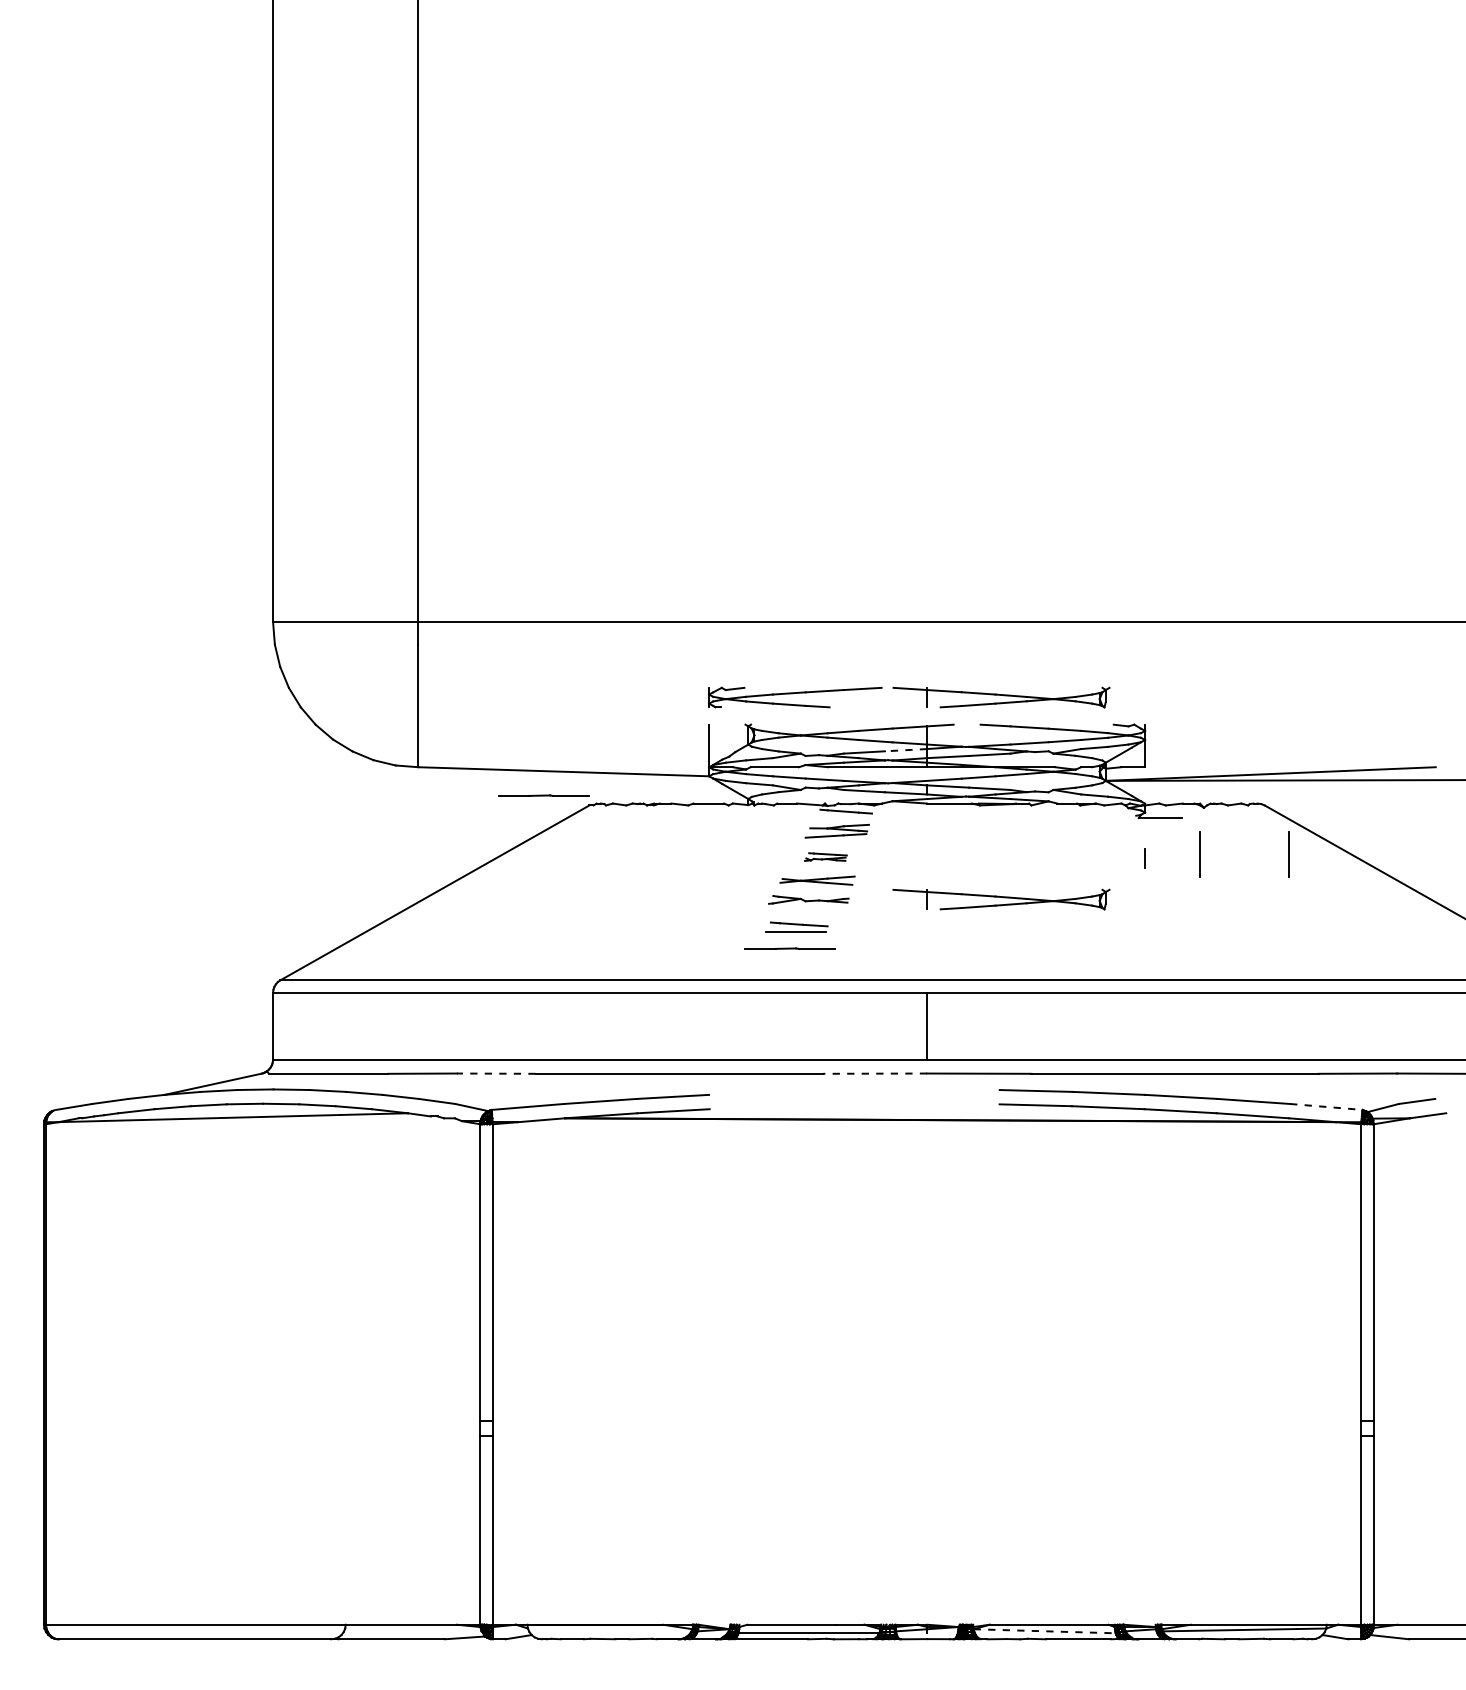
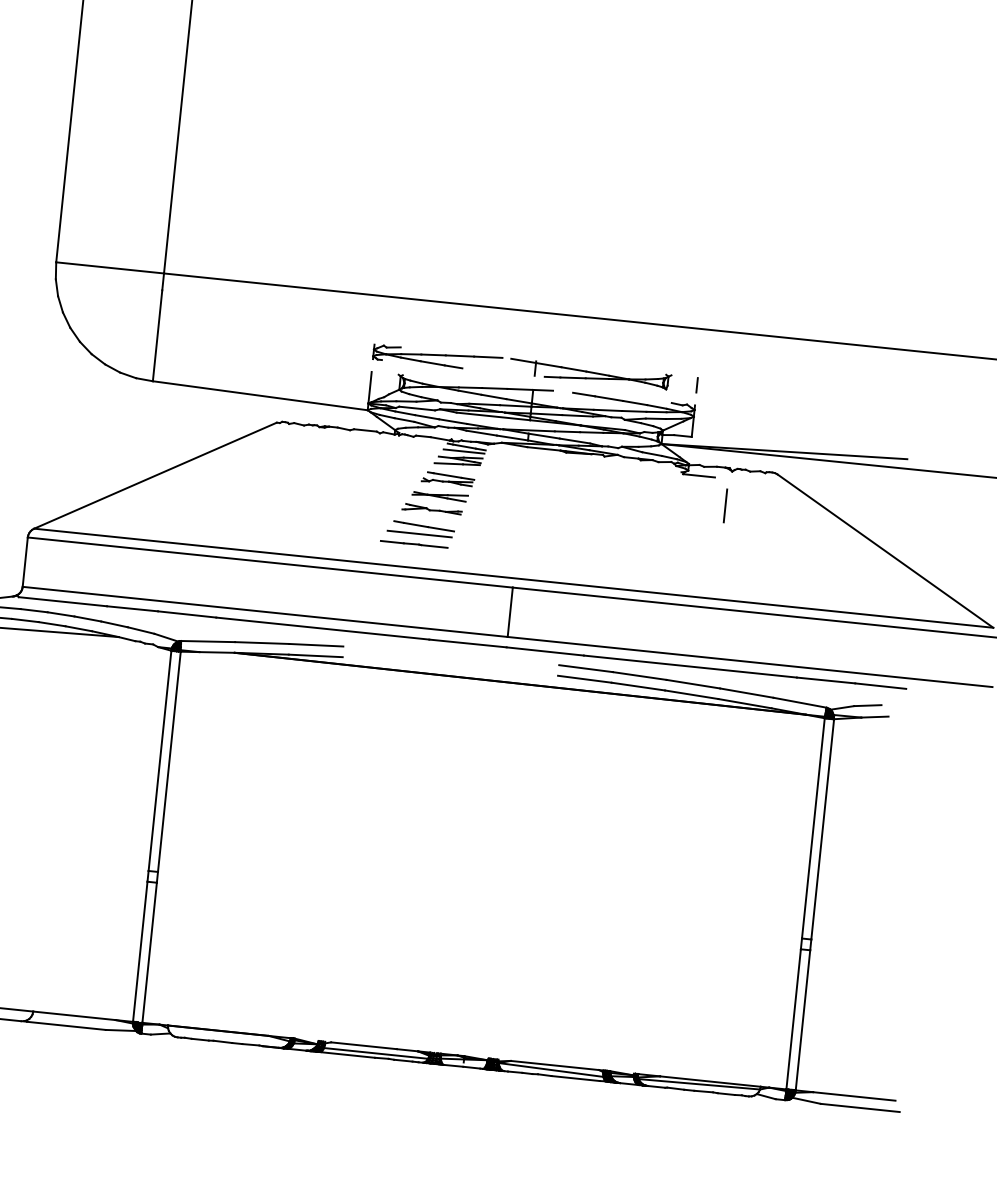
line: (905, 750) -> (515, 406), dashed -> solid
line: (543, 795) -> (243, 411), removed
line: (842, 818) -> (463, 451), added
line: (1288, 854) -> (791, 512), removed
part: (825, 856) -> (447, 478), size x1.67
line: (1144, 858) -> (696, 385), moved
part: (1001, 899) -> (575, 524), removed
part: (796, 926) -> (421, 528), size x1.43
line: (495, 1073) -> (186, 614), dashed -> solid
line: (874, 1073) -> (467, 643), dashed -> solid
line: (1326, 1106) -> (800, 702), dashed -> solid
line: (1045, 1631) -> (551, 1070), dashed -> solid

